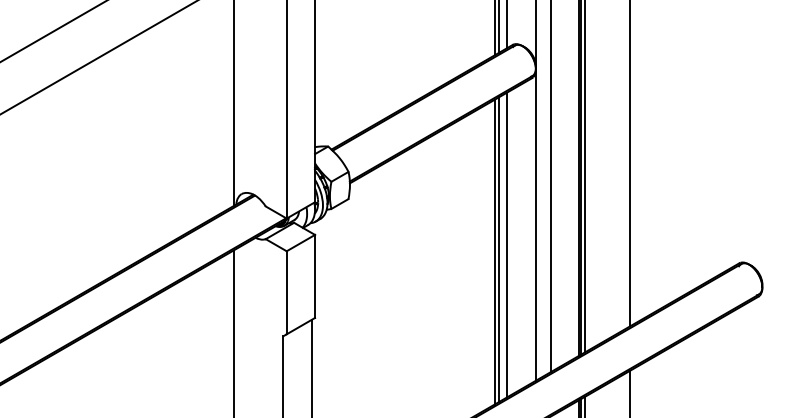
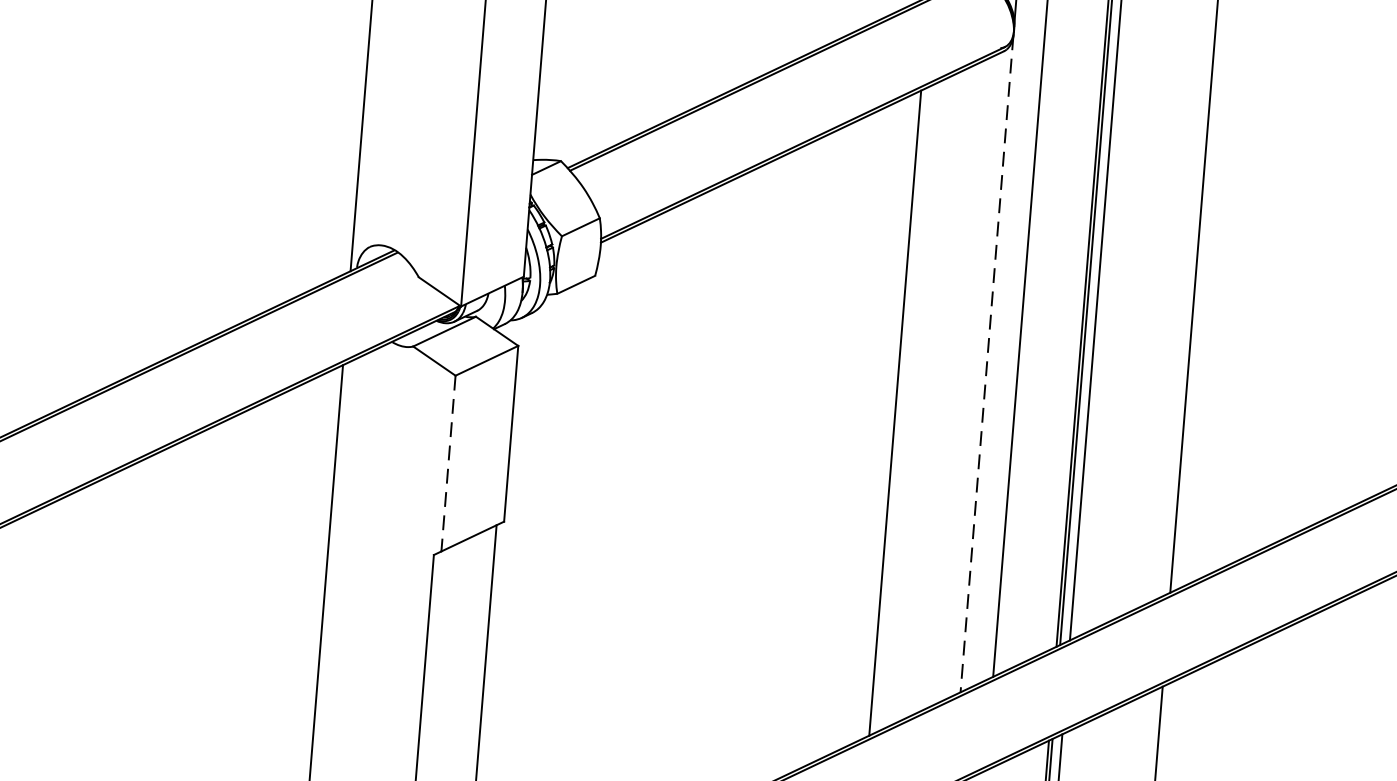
line: (535, 226) -> (986, 365), solid -> dashed
line: (506, 244) -> (921, 398), removed
line: (498, 249) -> (904, 408), removed
line: (286, 292) -> (448, 462), solid -> dashed

